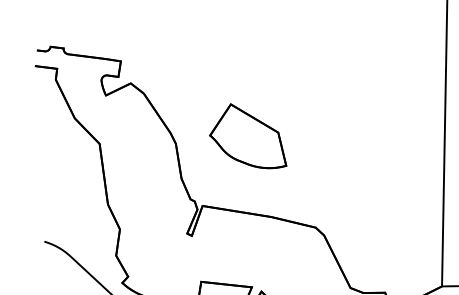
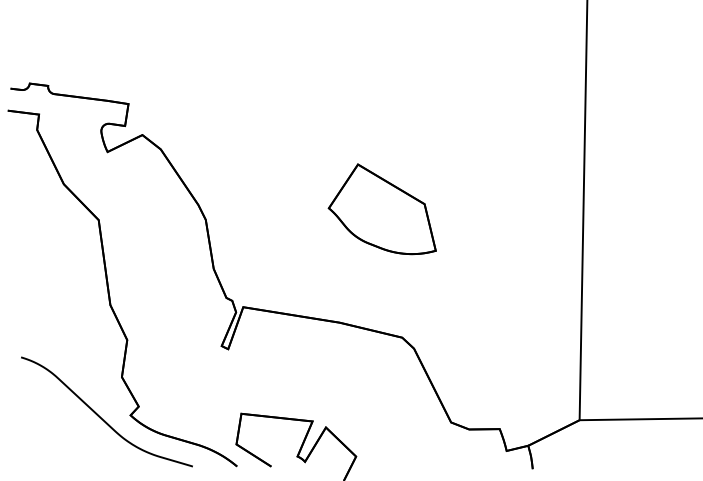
part: (247, 136) -> (381, 209), moved

